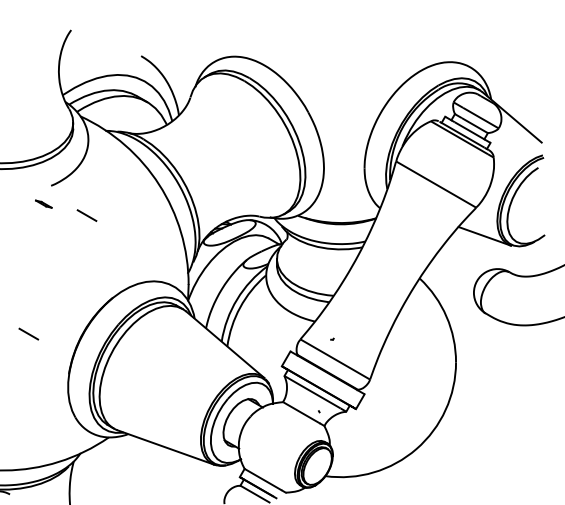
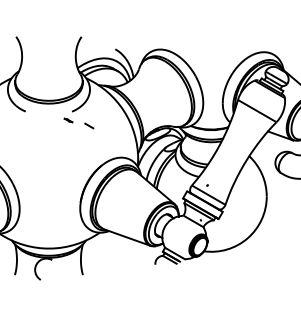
line: (29, 333) -> (61, 182), removed

